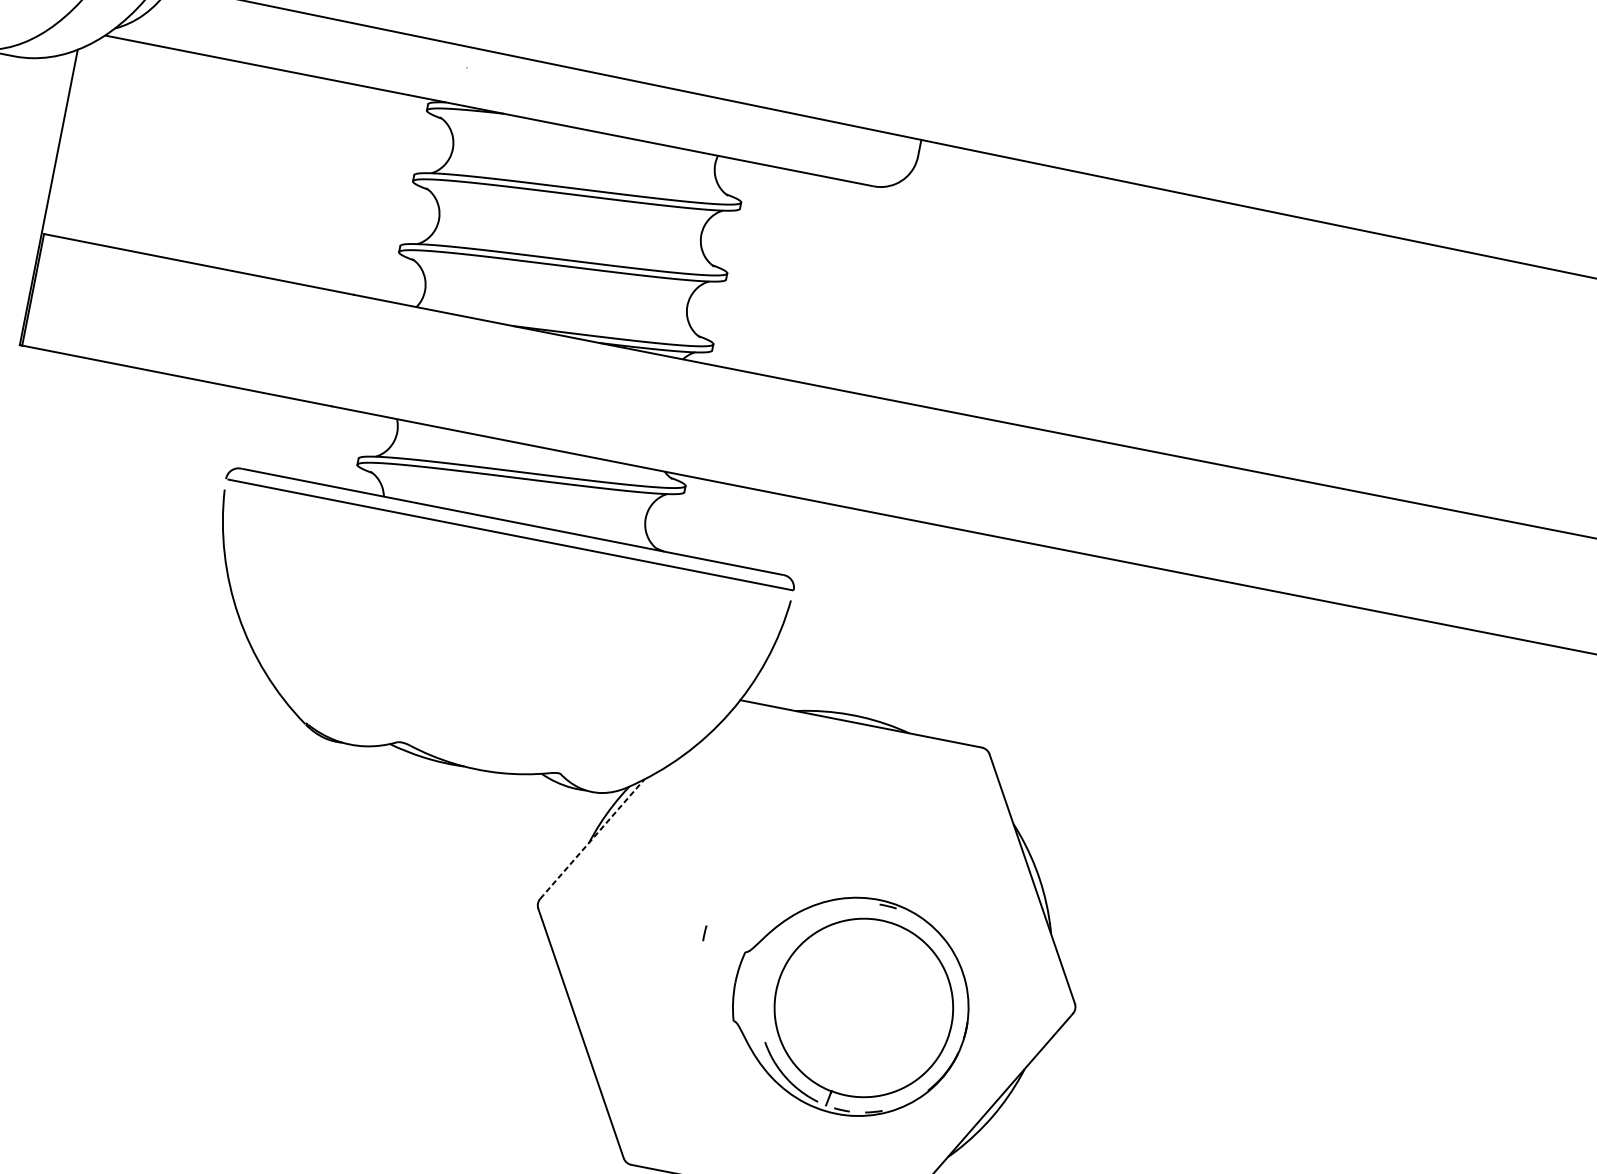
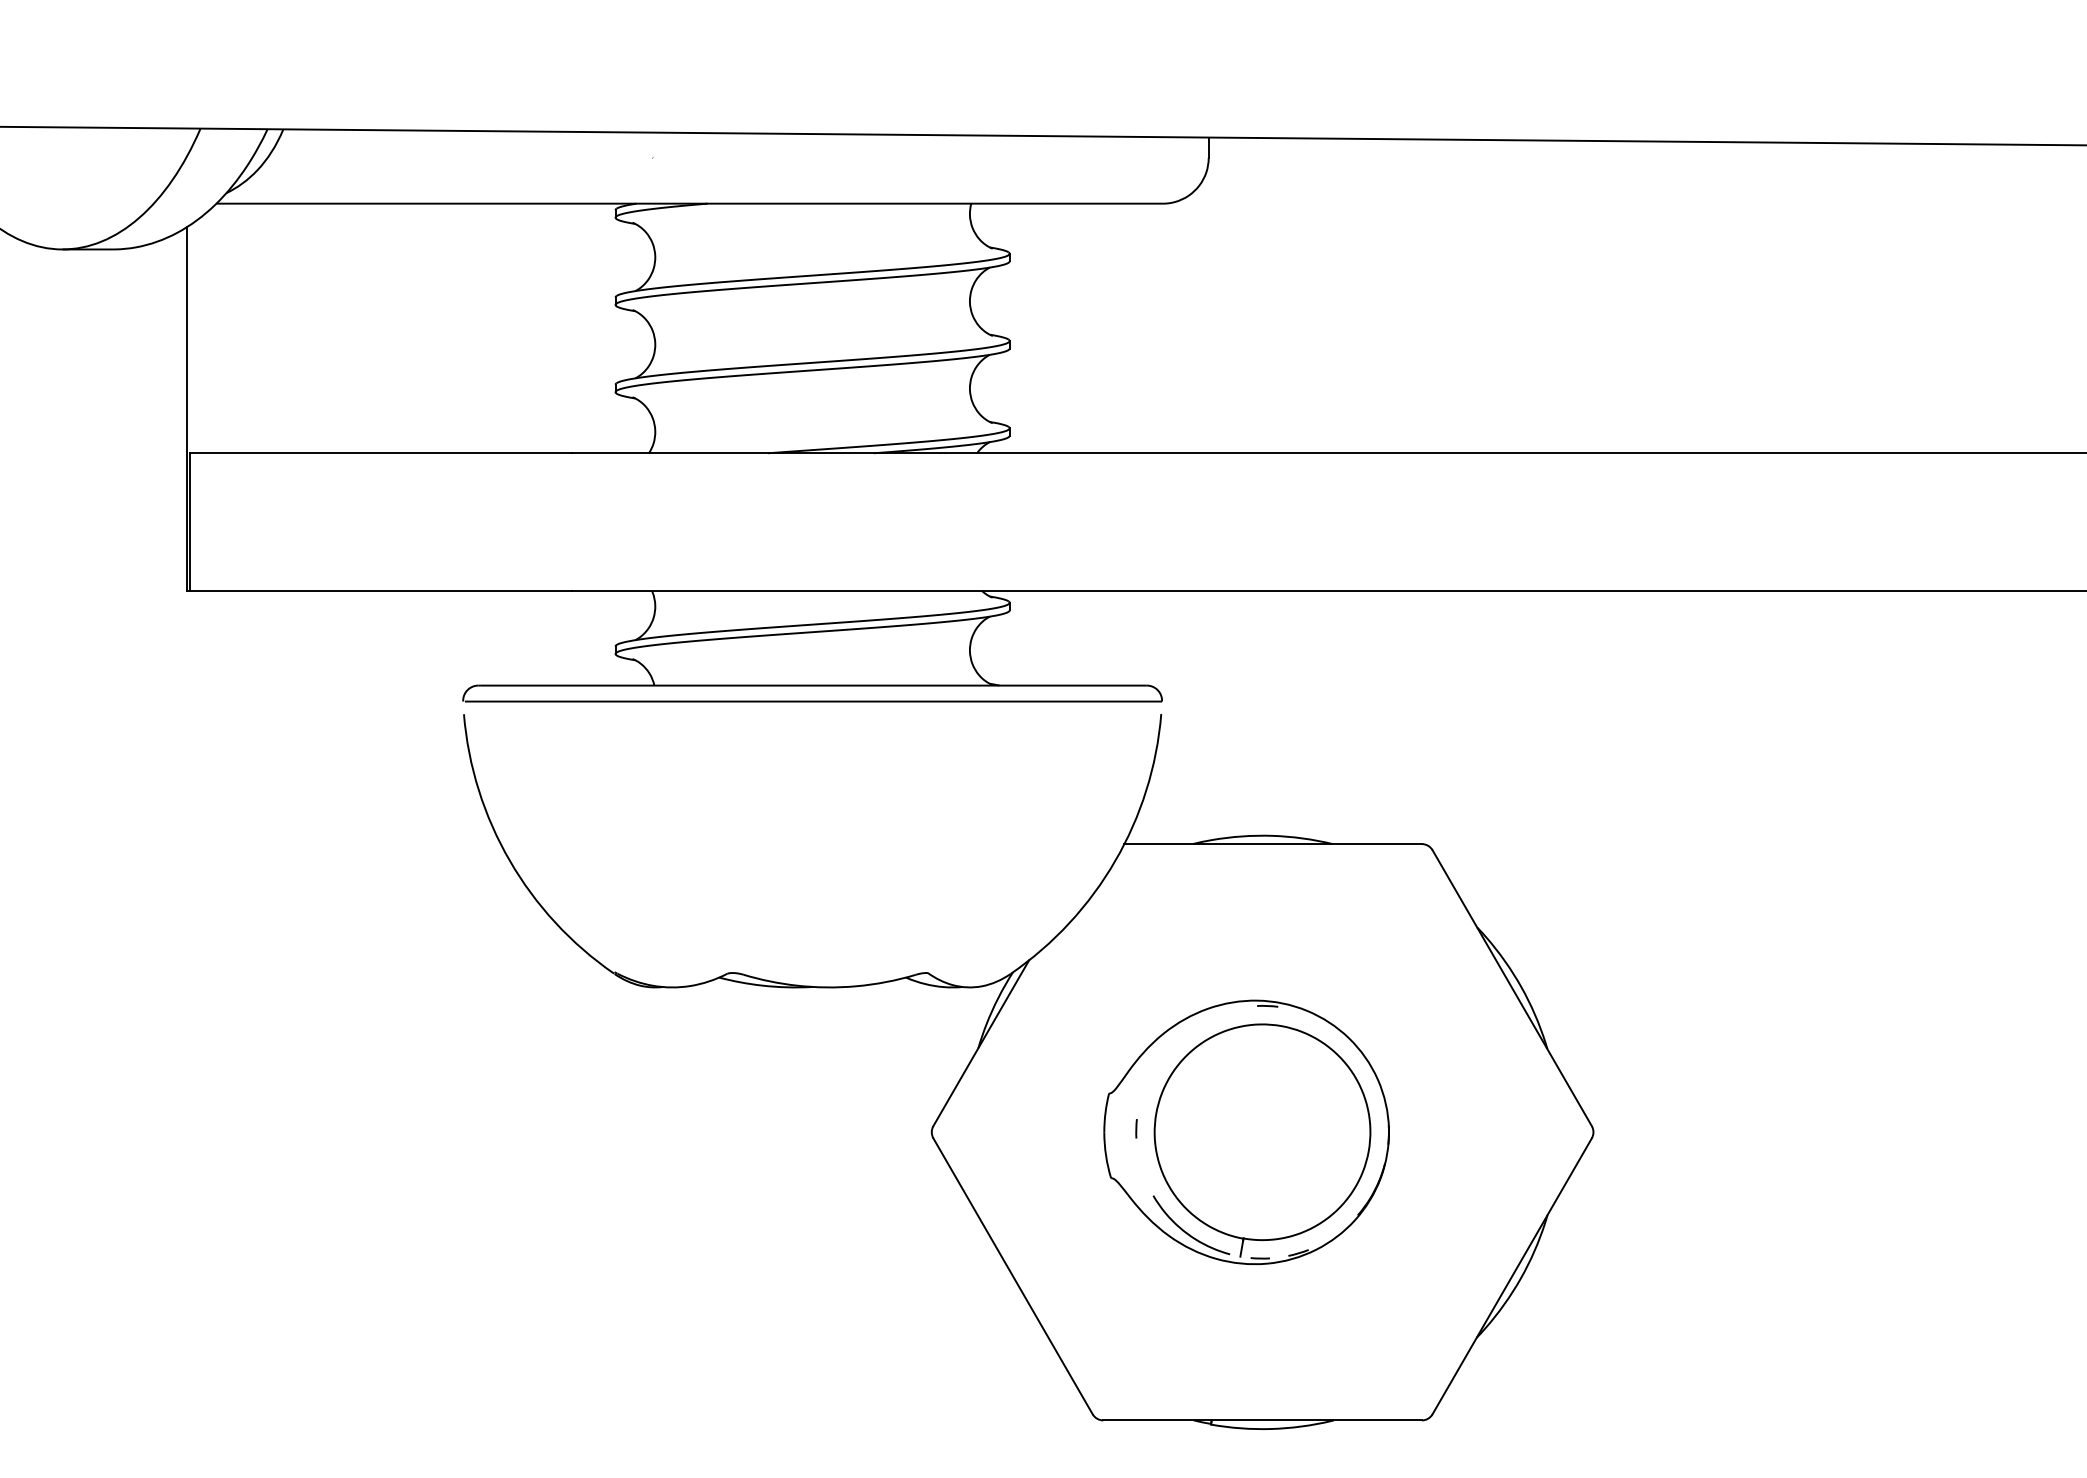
line: (592, 839) -> (981, 1043), dashed -> solid
part: (850, 1004) -> (1246, 1131), moved

